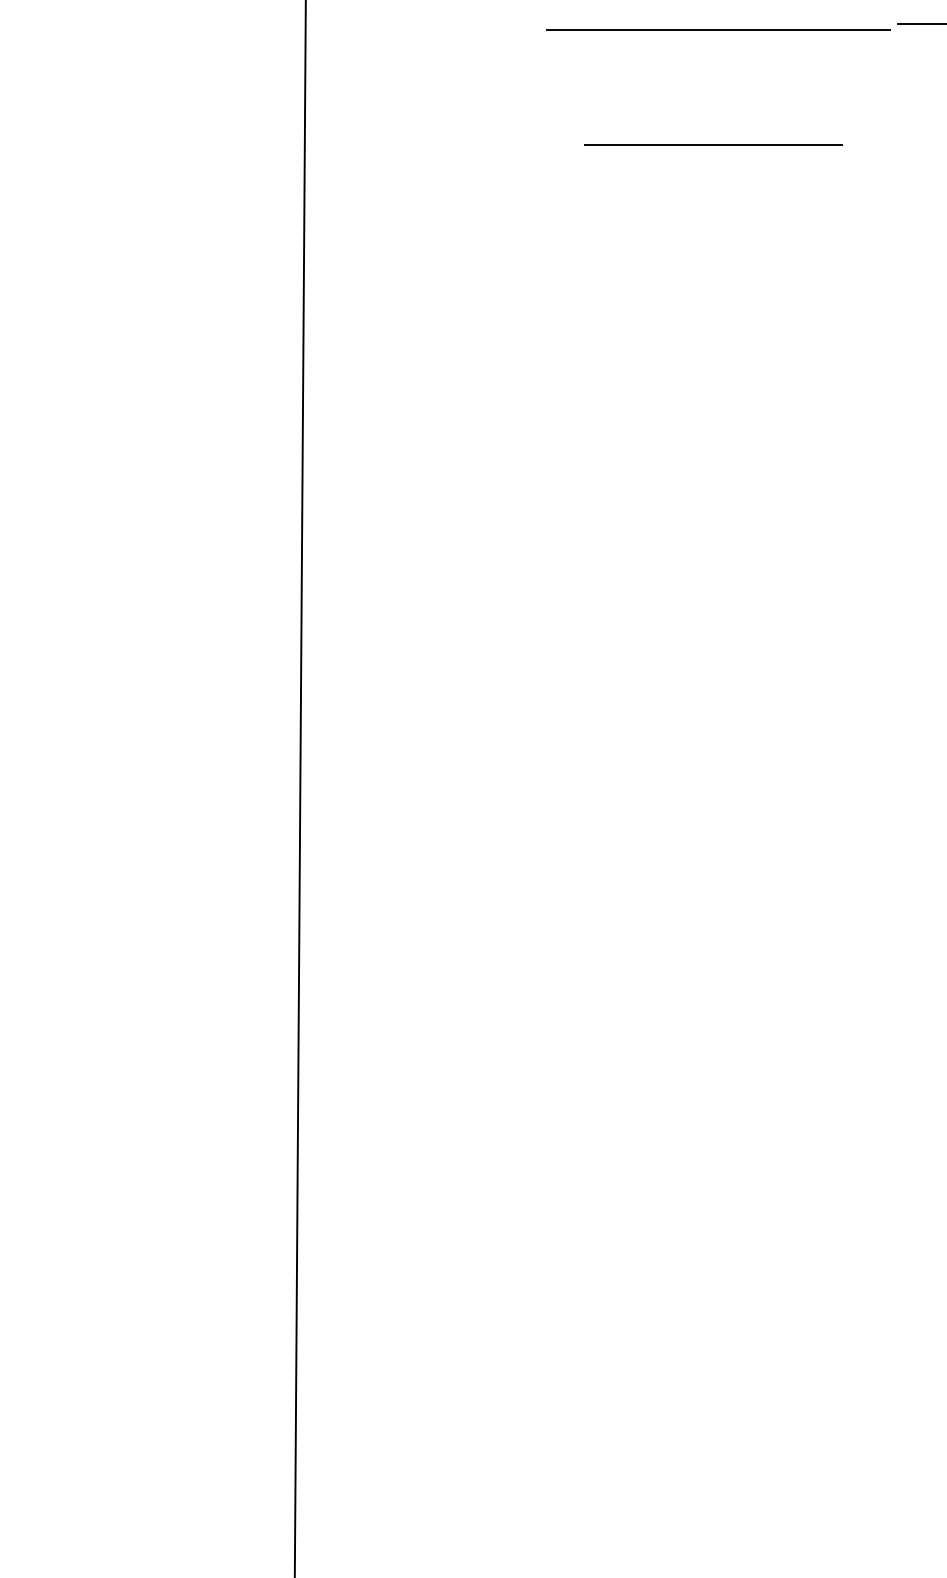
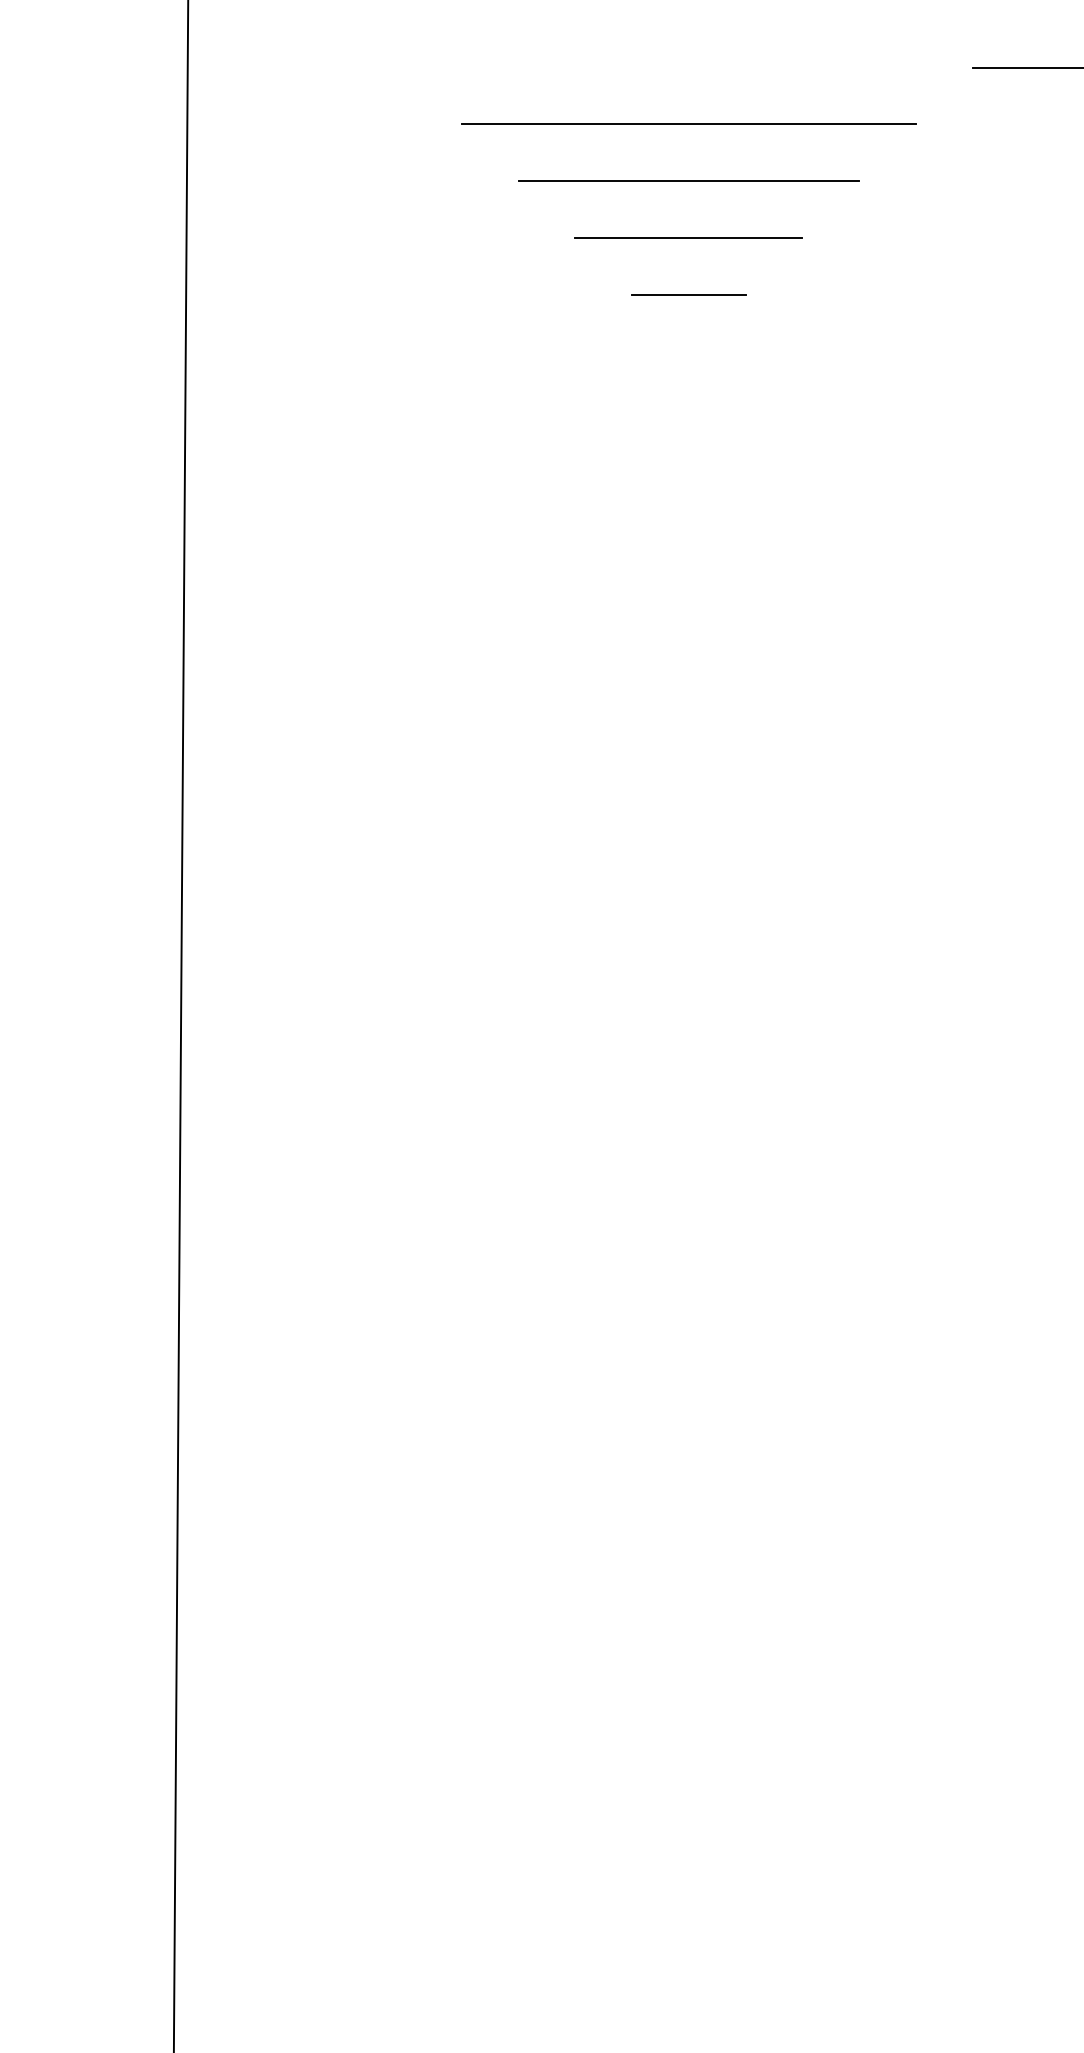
line: (718, 29) -> (688, 123), moved
line: (713, 144) -> (688, 180), moved
line: (683, 152) -> (688, 238), added
line: (683, 194) -> (688, 294), added

